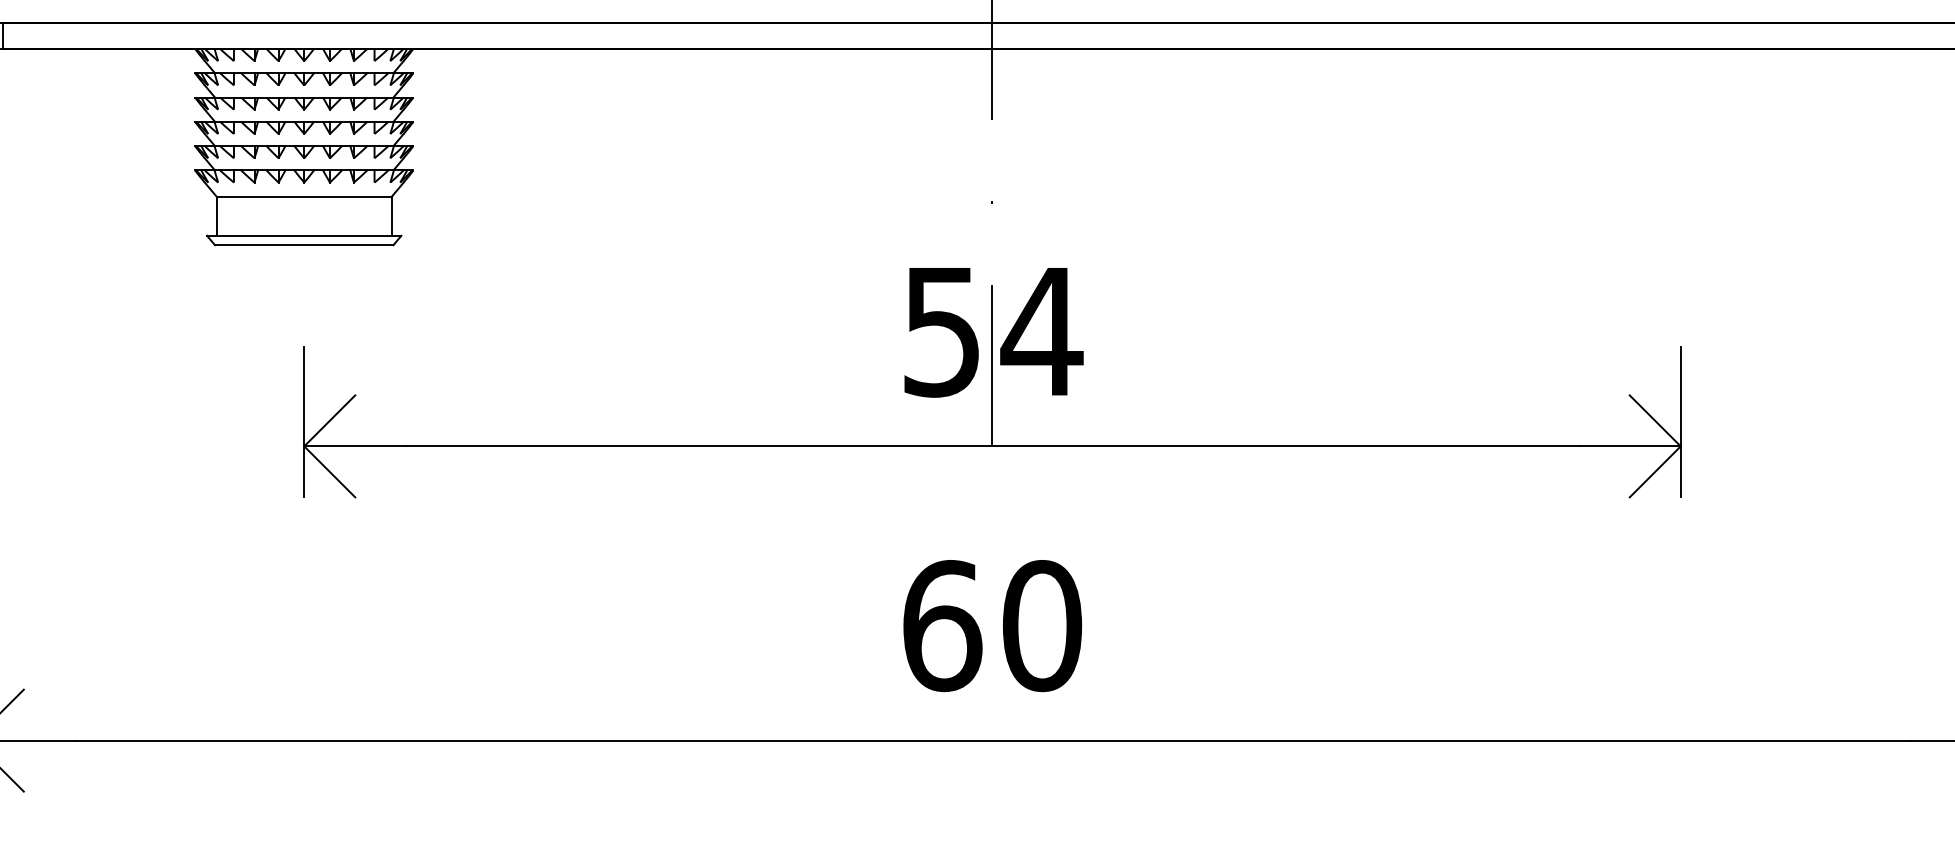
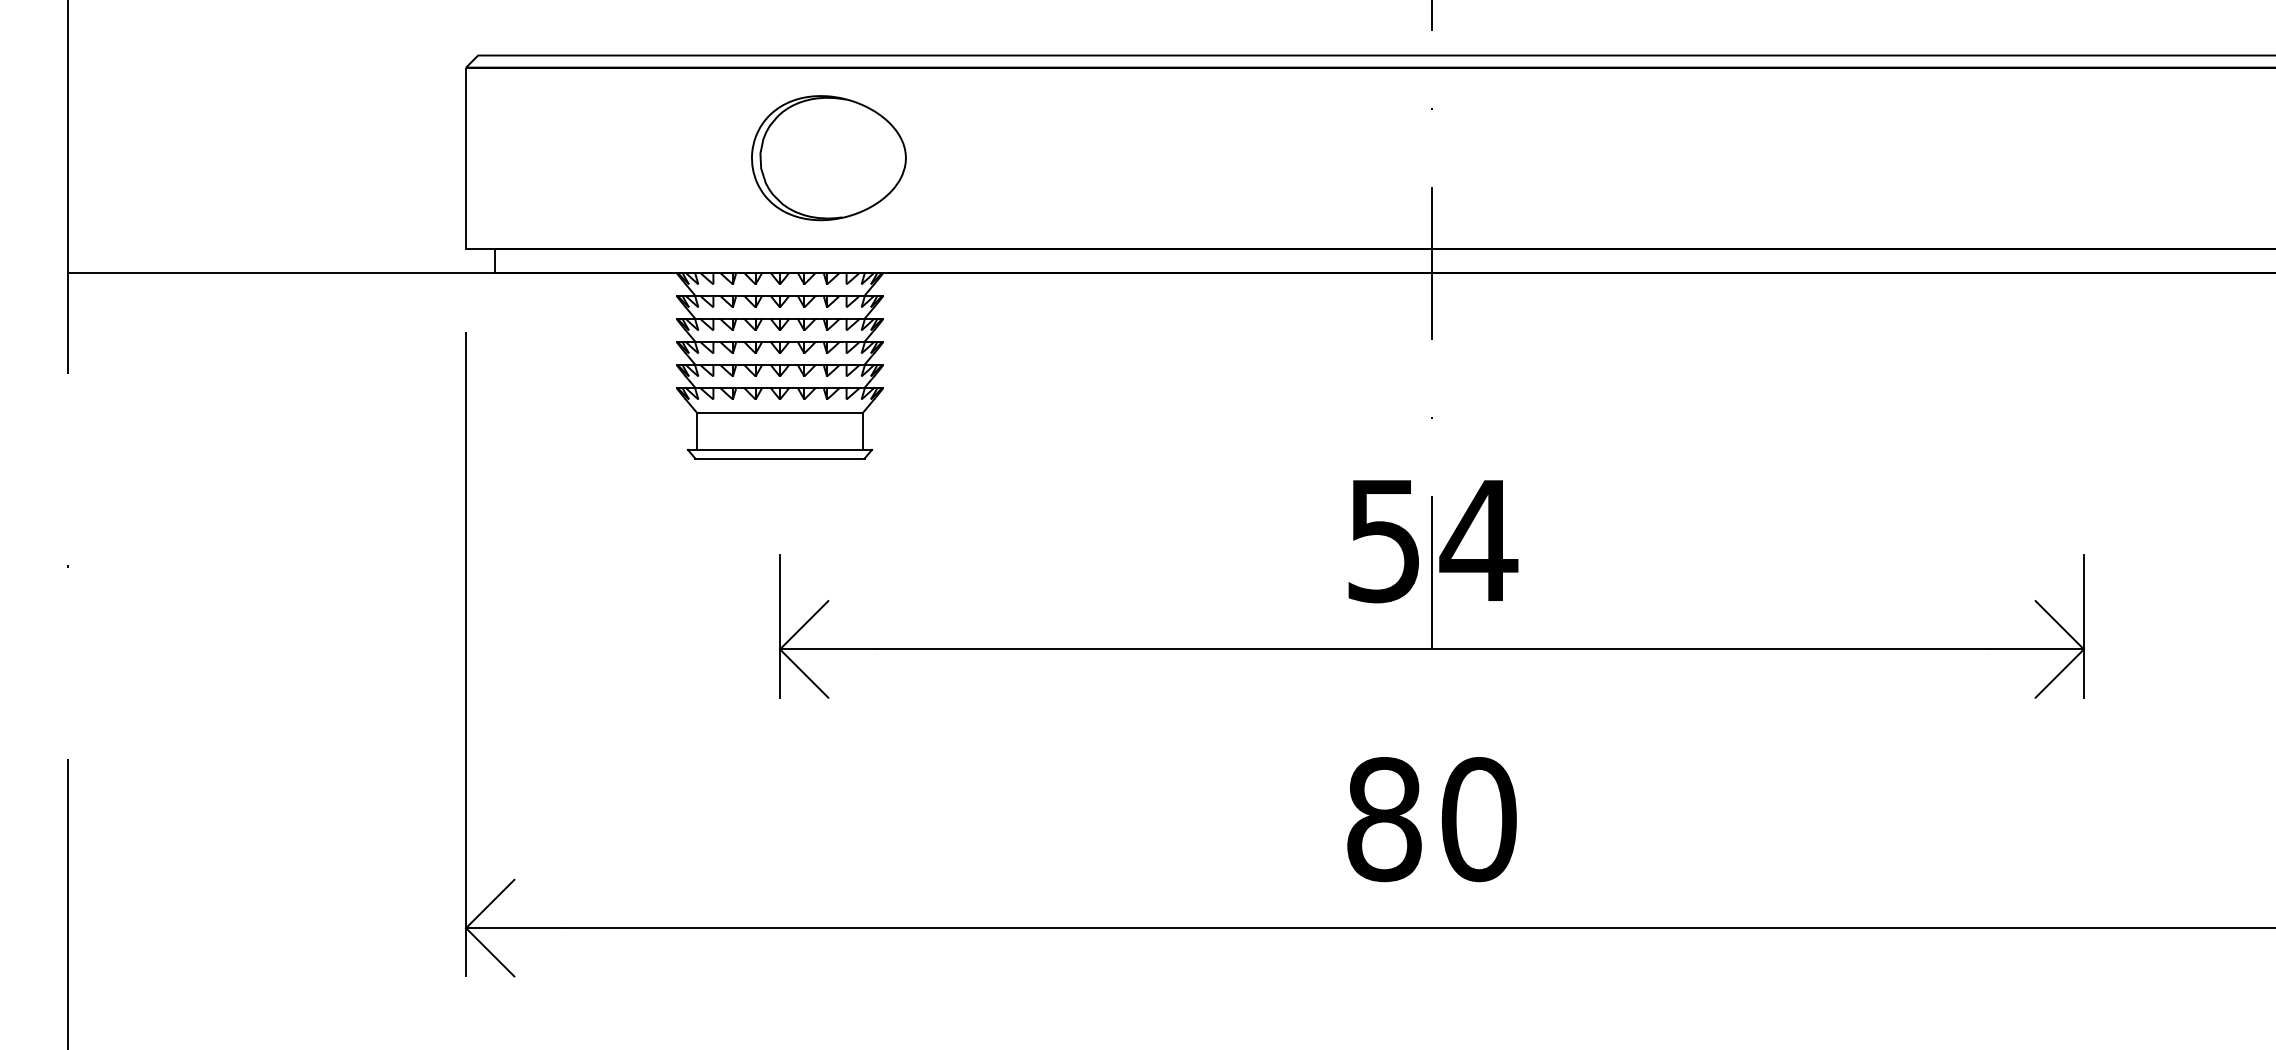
text: (942, 625) -> (1384, 819), 60 -> 80

